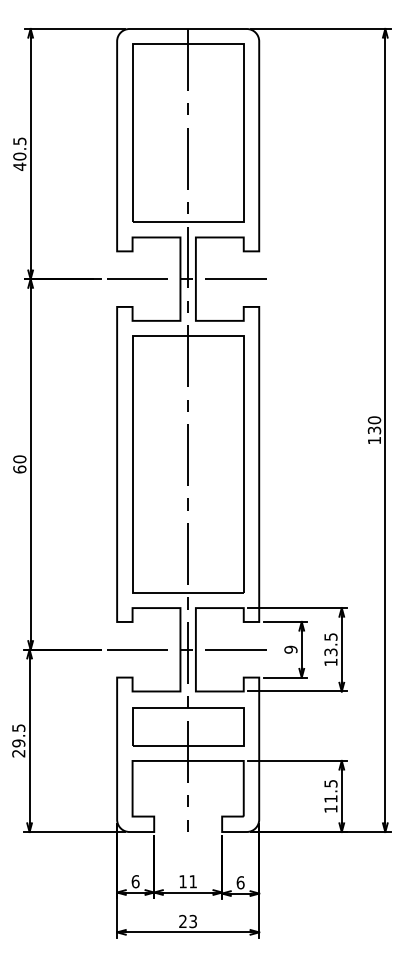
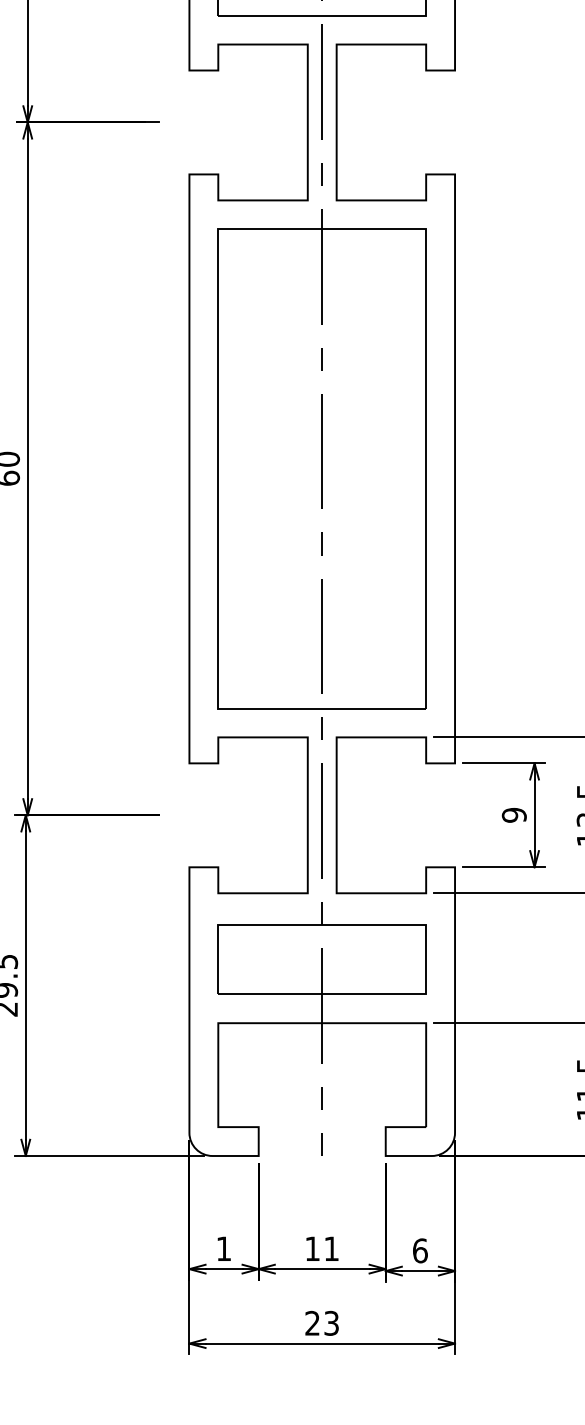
line: (186, 279) -> (319, 123), removed
line: (186, 649) -> (319, 814), removed
text: (135, 881) -> (223, 1248), 6 -> 1

